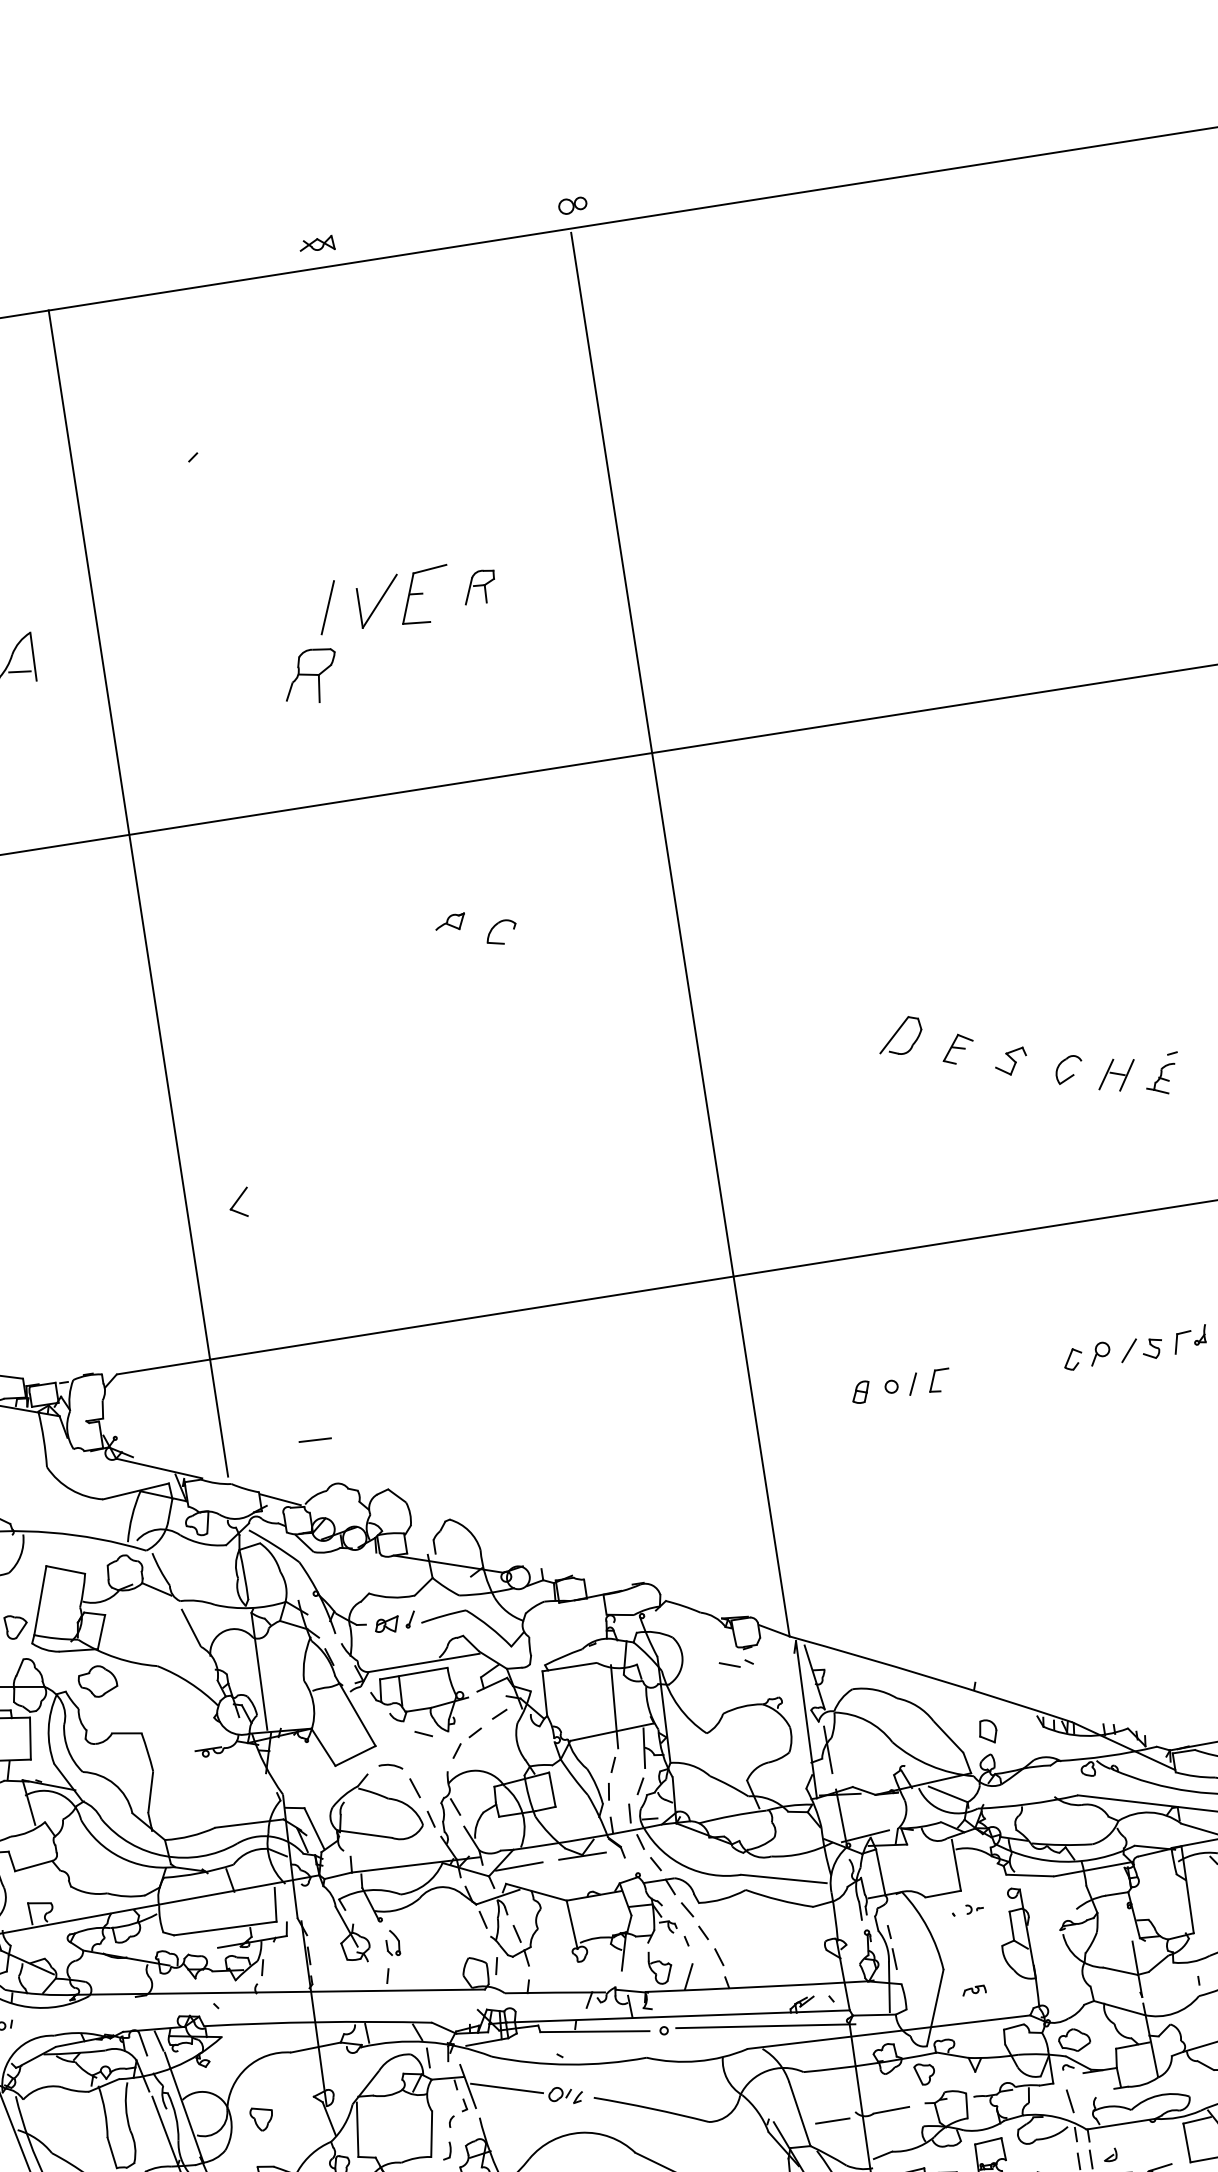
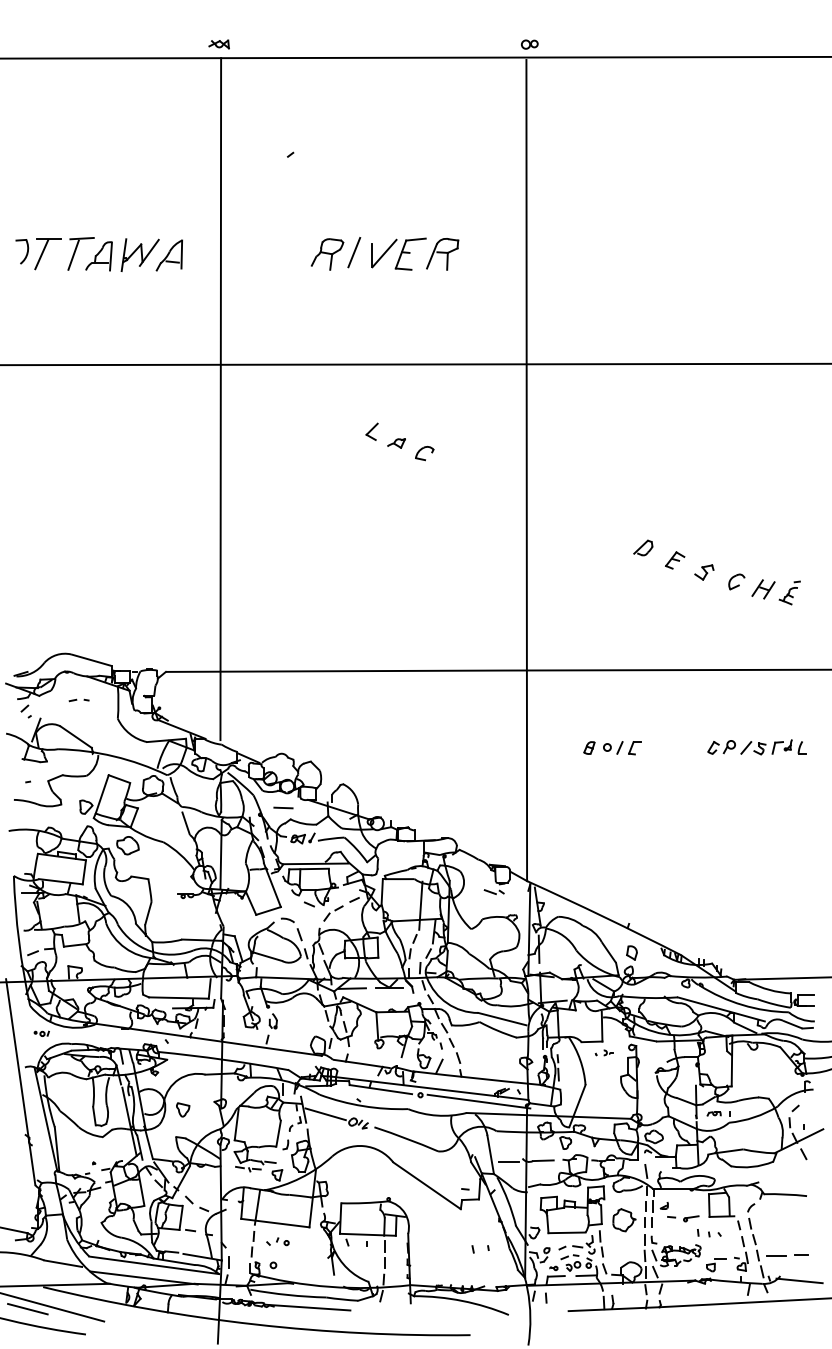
part: (315, 245) -> (218, 44), moved
part: (479, 587) -> (442, 254), size x1.67
part: (310, 676) -> (327, 254), moved
part: (900, 1035) -> (643, 547), size x0.71
part: (238, 1202) -> (371, 431), moved
line: (315, 1439) -> (283, 807), moved
part: (972, 1990) -> (713, 1113), moved

